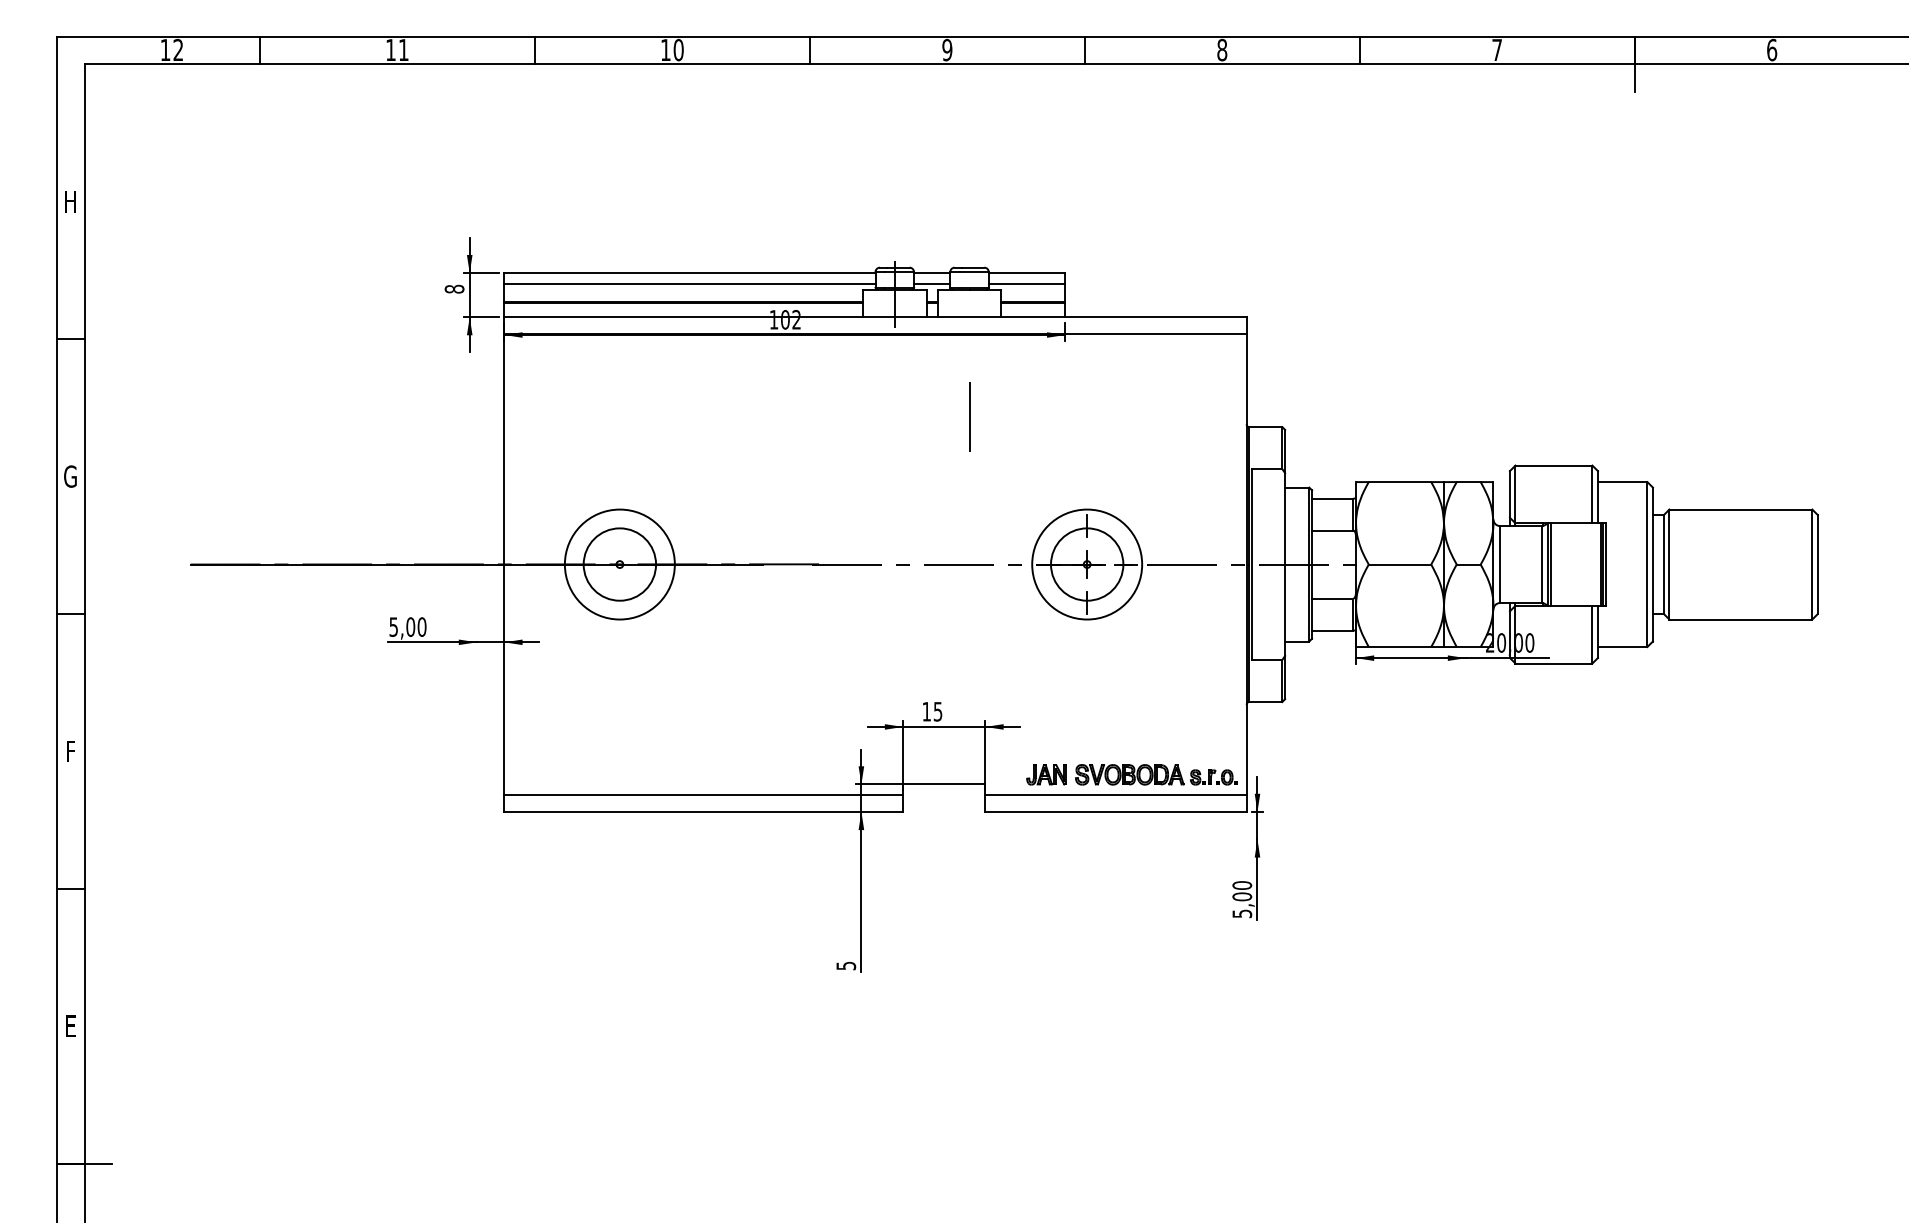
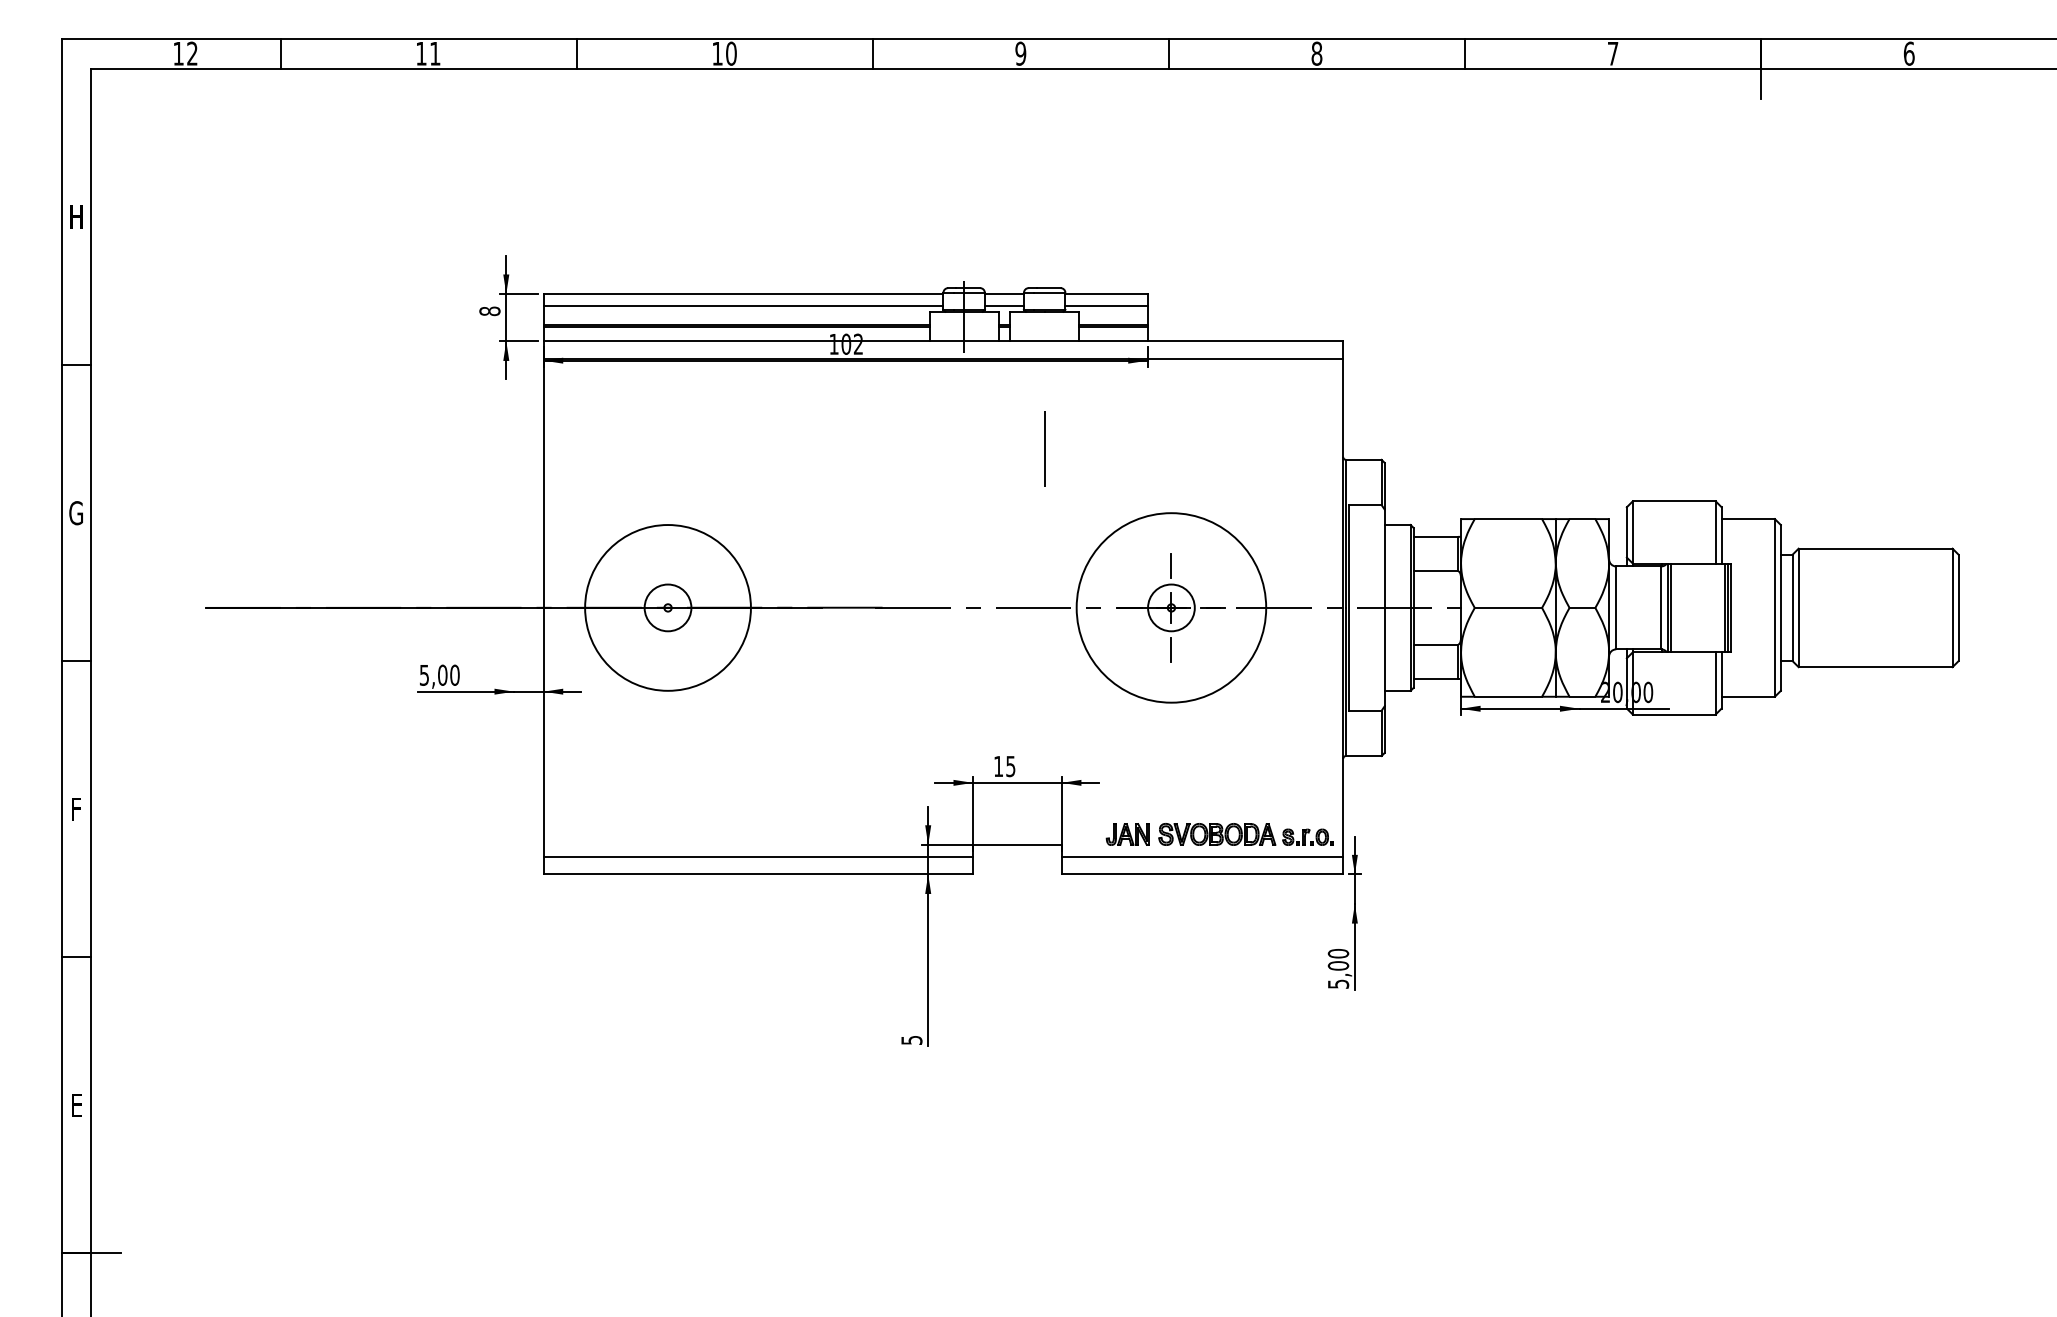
circle: (619, 564) -> (667, 607), size x1.4
circle: (620, 564) -> (668, 607), size x0.6
circle: (1087, 564) -> (1171, 607), size x0.6
circle: (1087, 564) -> (1171, 607), size x1.6

